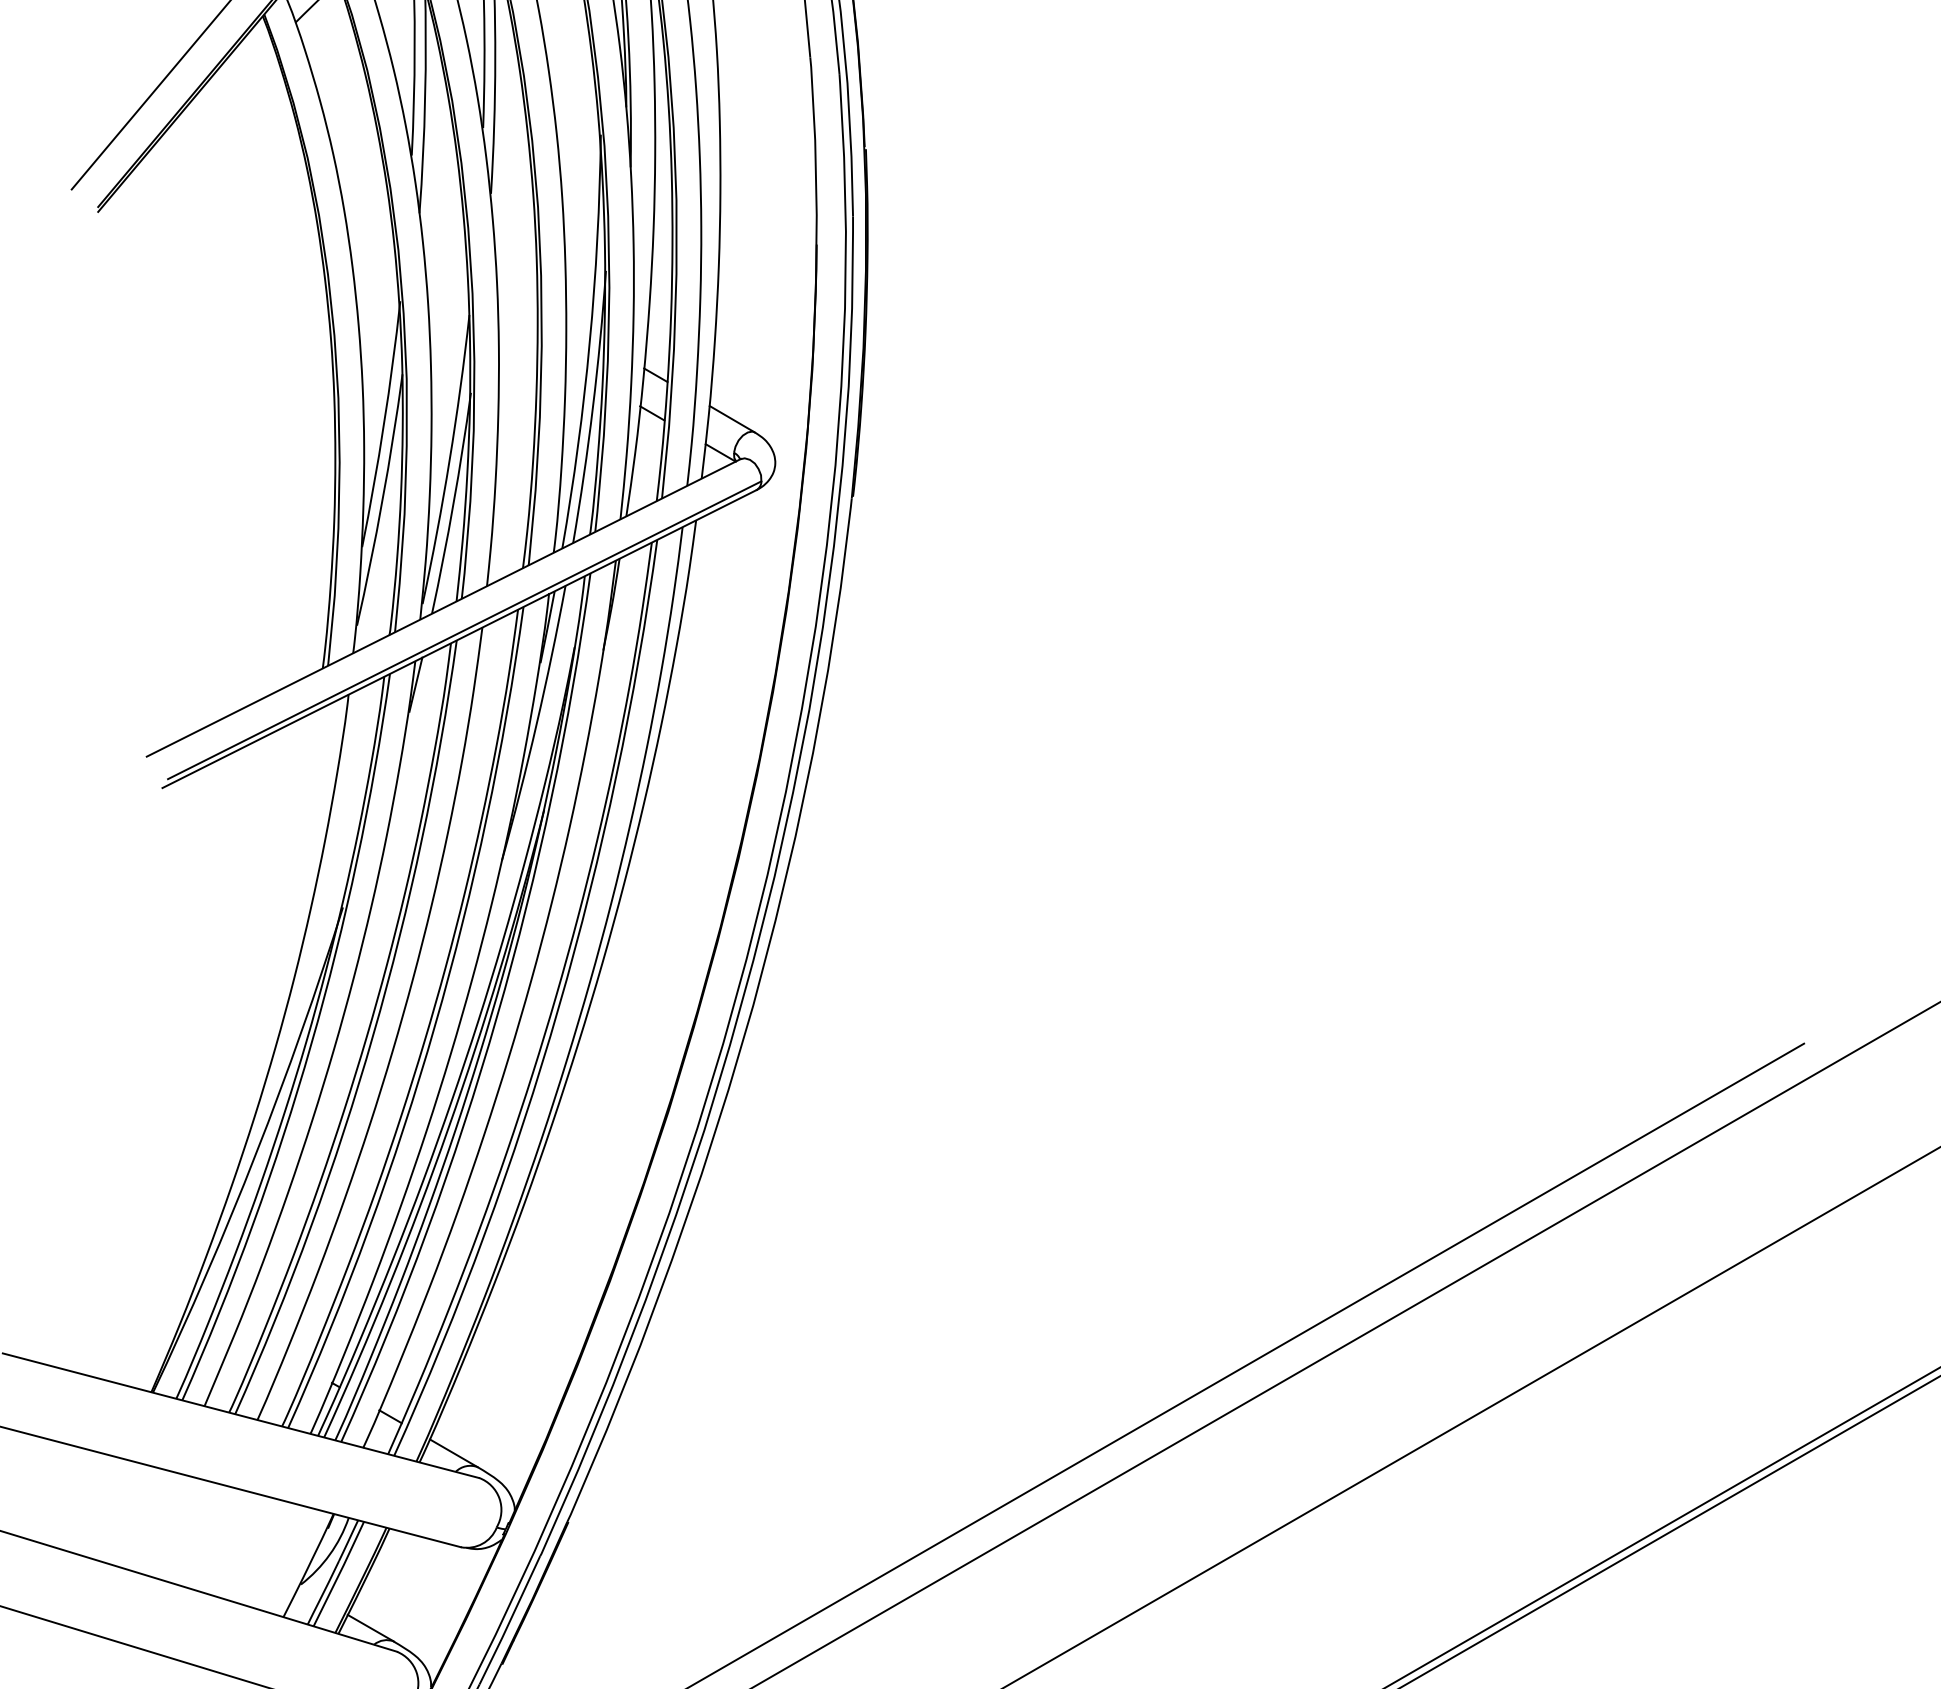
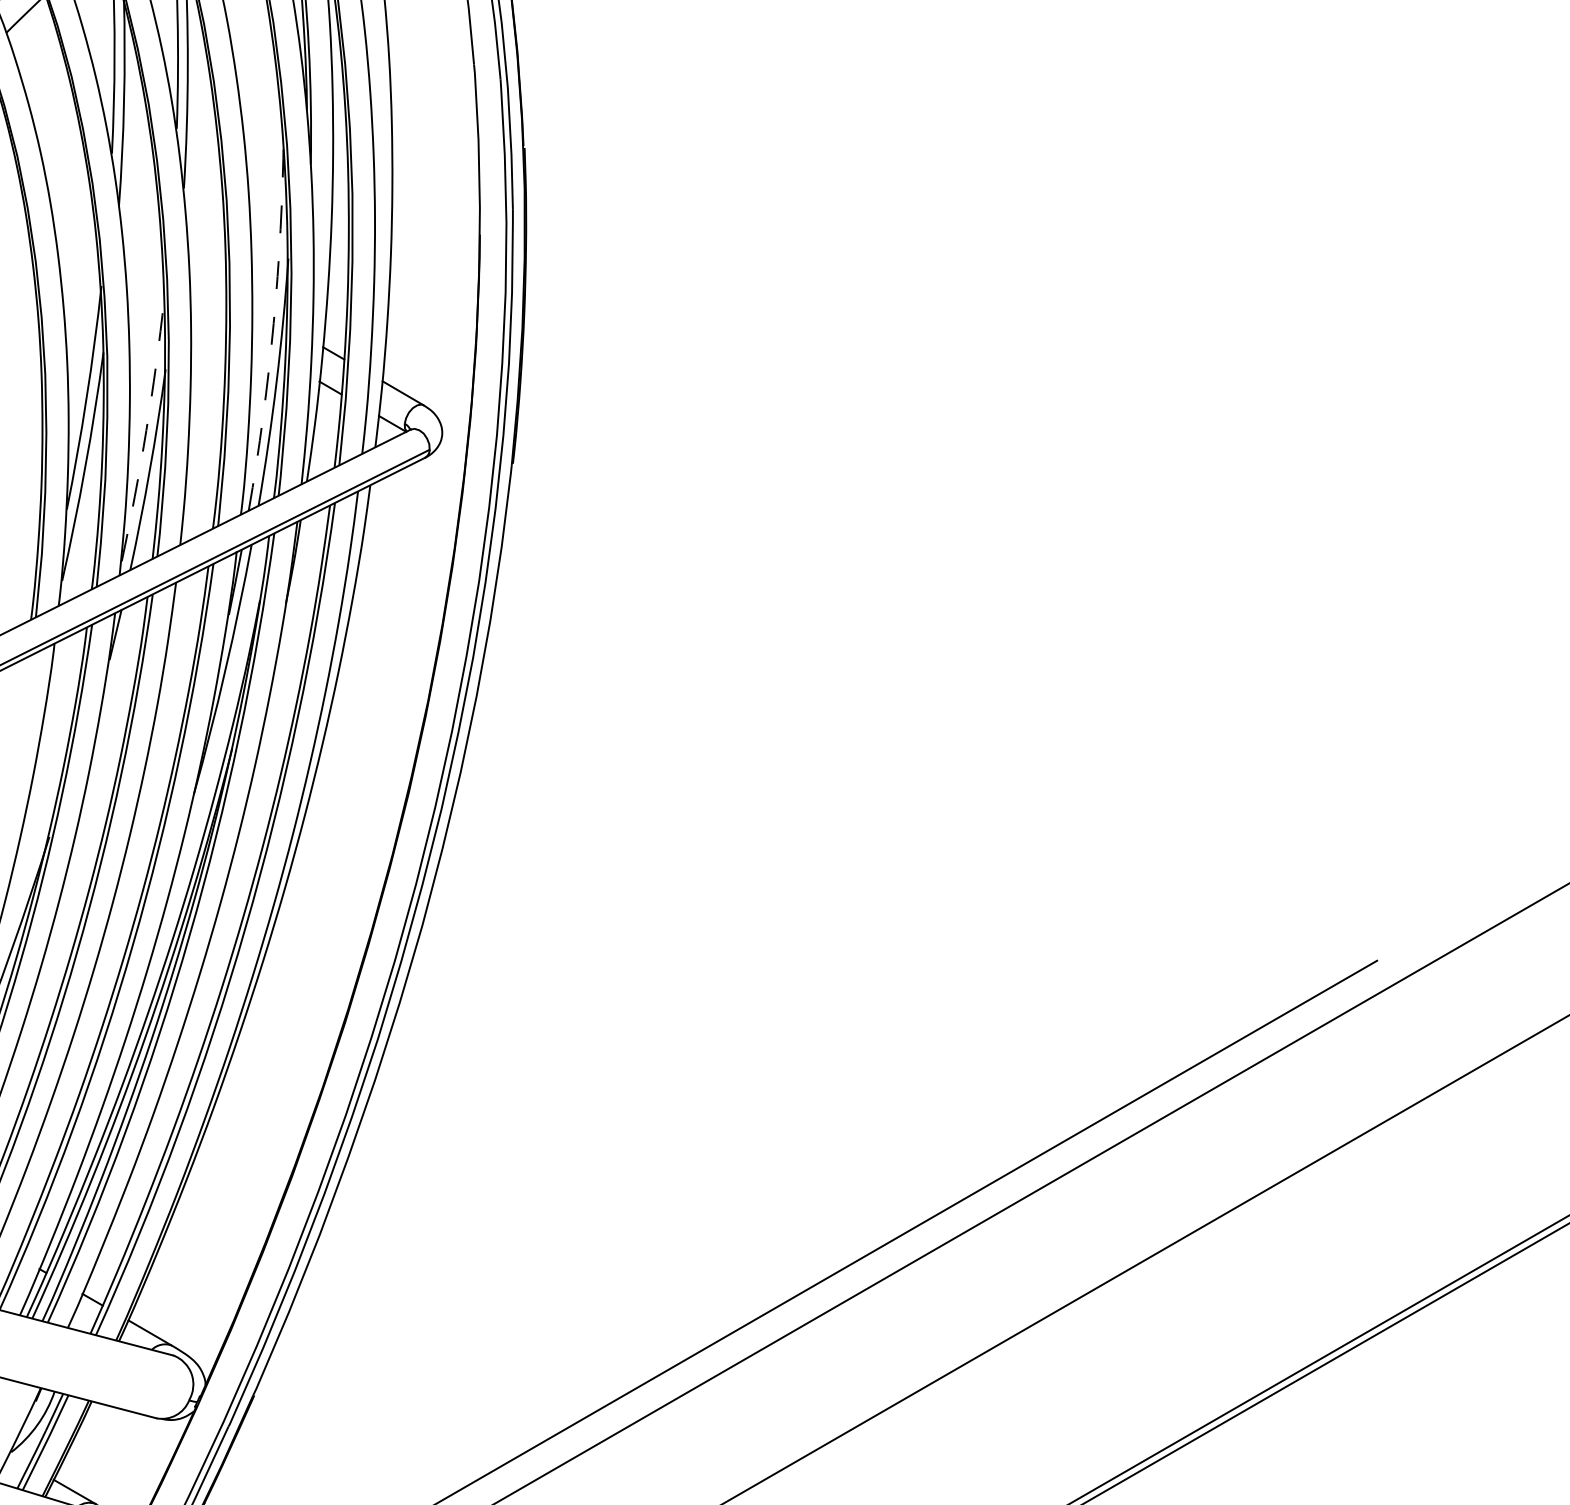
arc: (589, 342) -> (273, 323), solid -> dashed
arc: (449, 460) -> (146, 430), solid -> dashed

